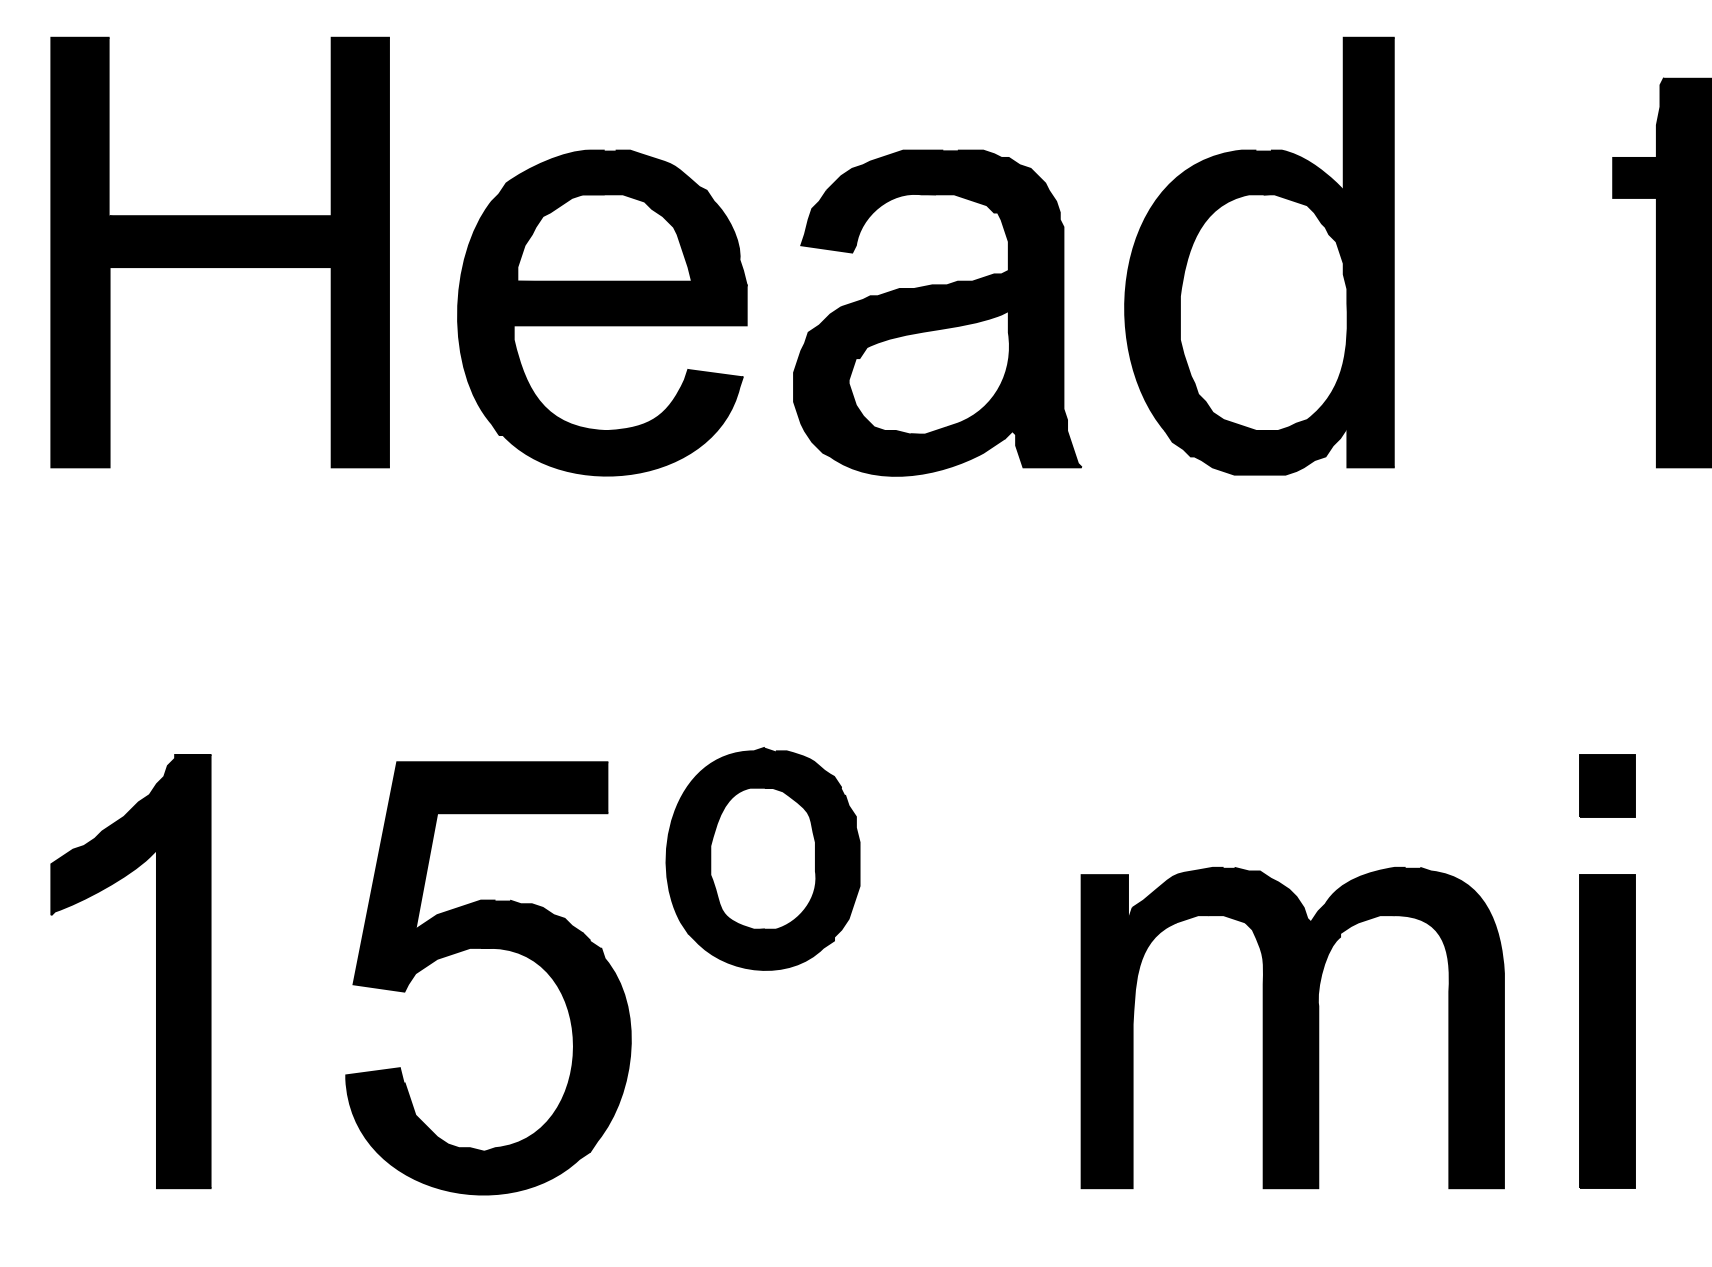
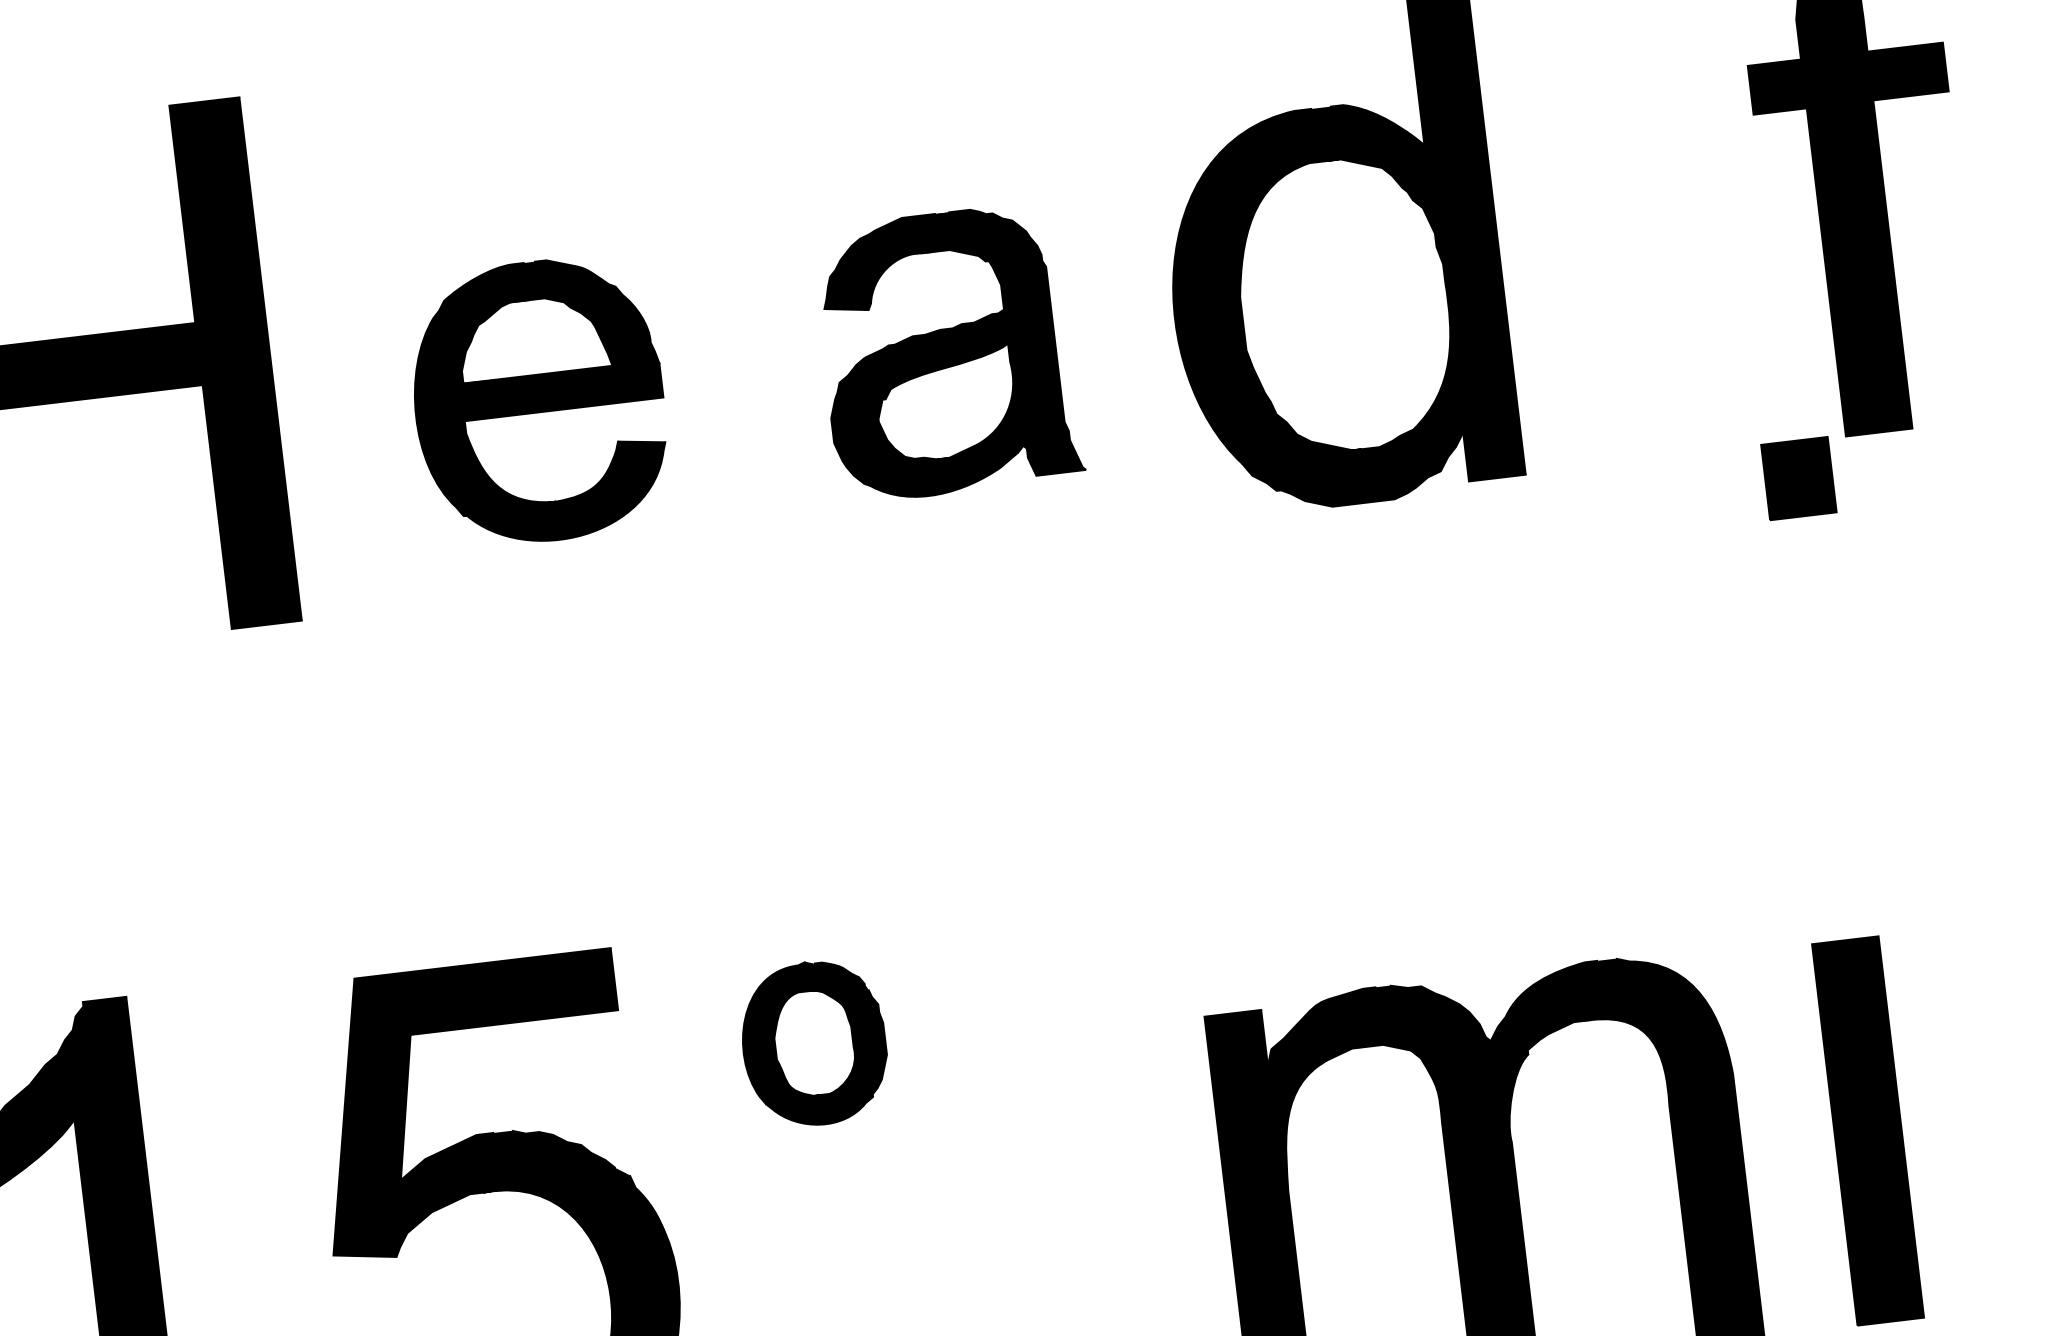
part: (602, 312) -> (539, 401), size x0.7
part: (937, 312) -> (947, 352), size x0.7
part: (1607, 785) -> (1798, 478), moved
part: (762, 858) -> (813, 1042), size x0.6

